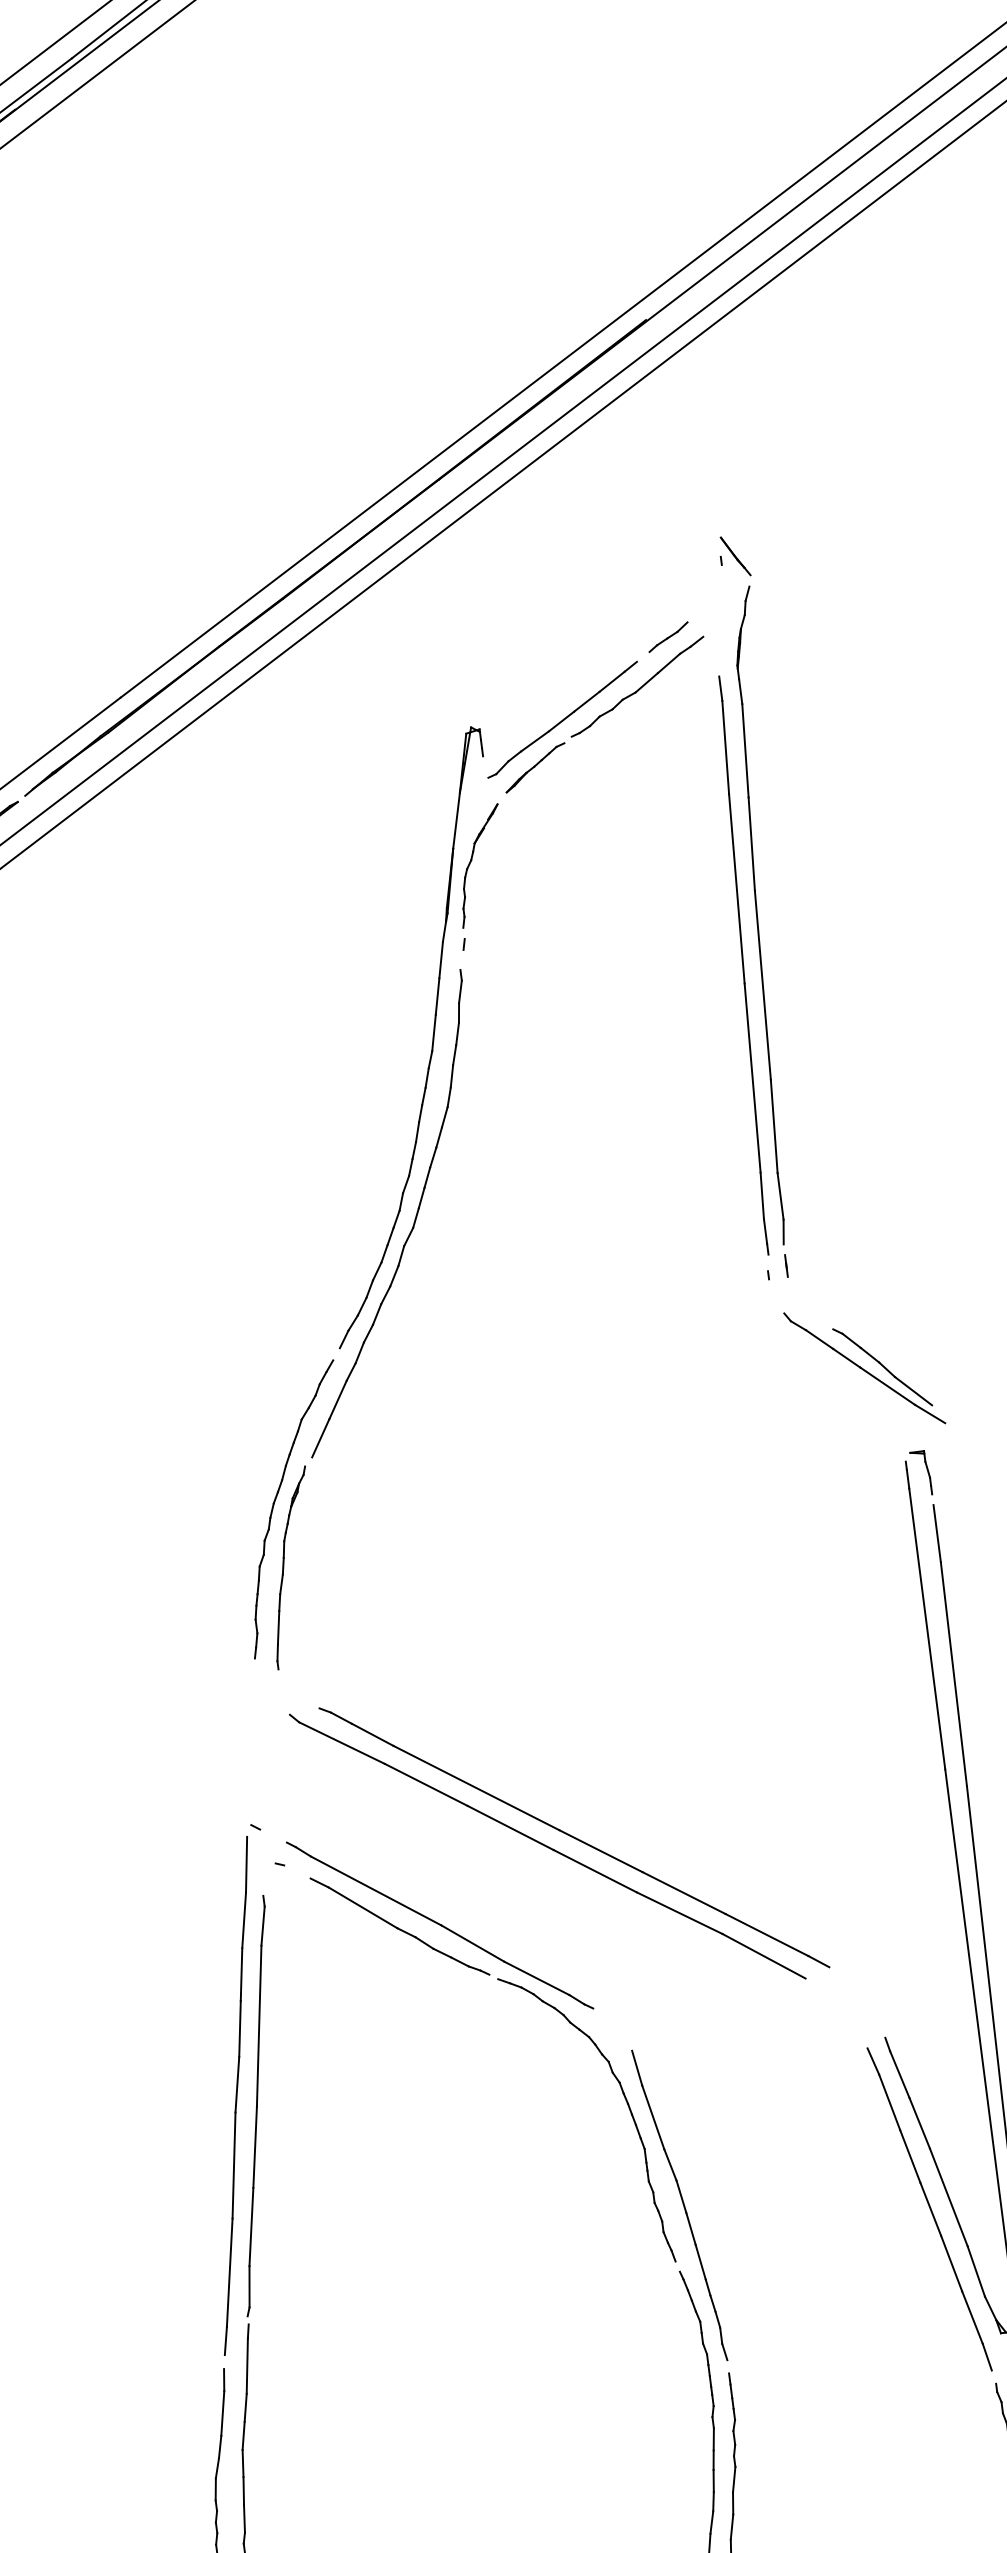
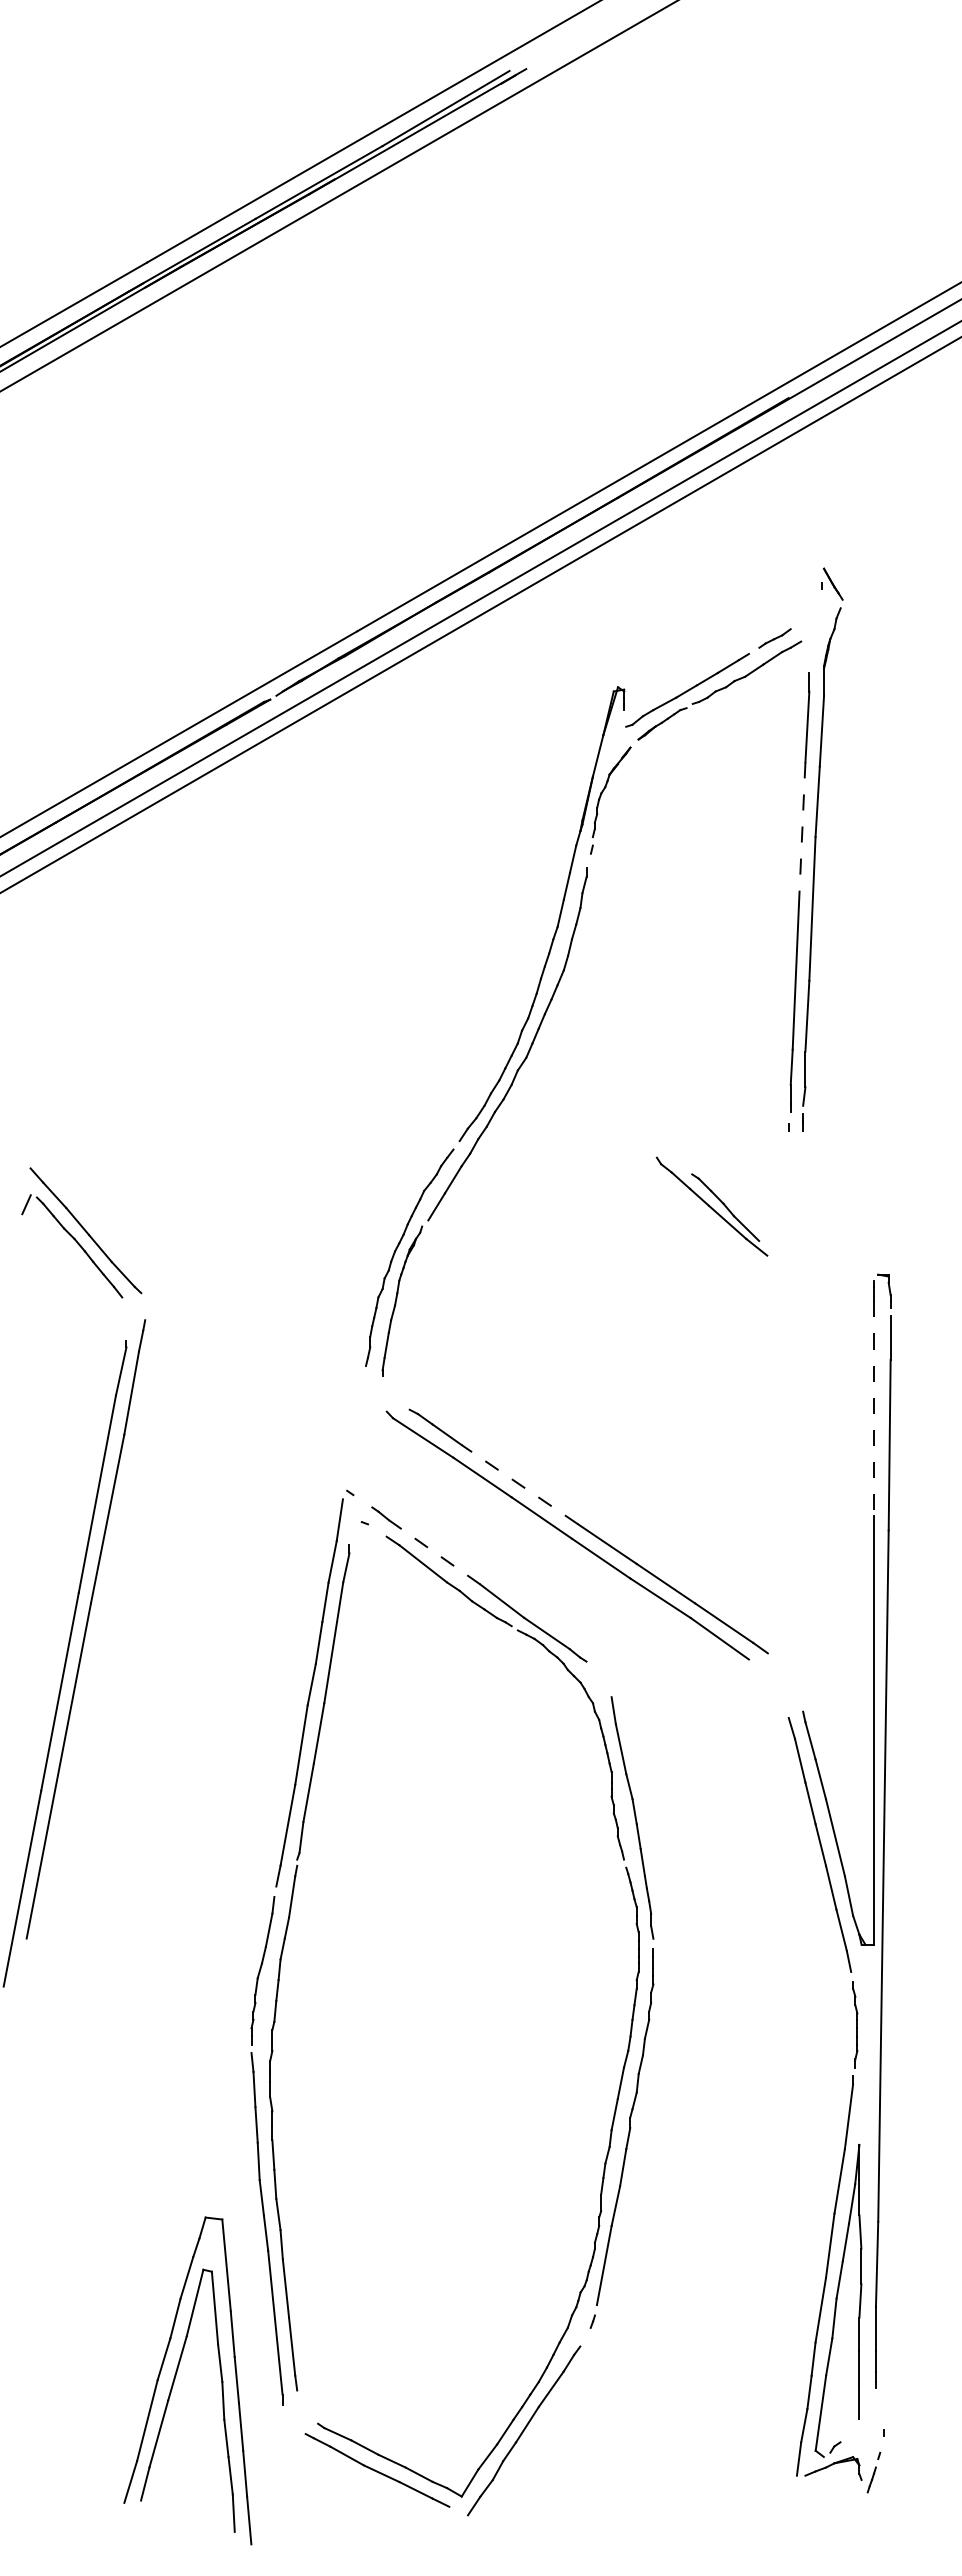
line: (737, 889) -> (802, 834), solid -> dashed
part: (863, 1368) -> (711, 1206), moved
line: (926, 1630) -> (873, 1409), solid -> dashed
line: (475, 1787) -> (519, 1484), solid -> dashed
line: (375, 1891) -> (434, 1552), solid -> dashed

